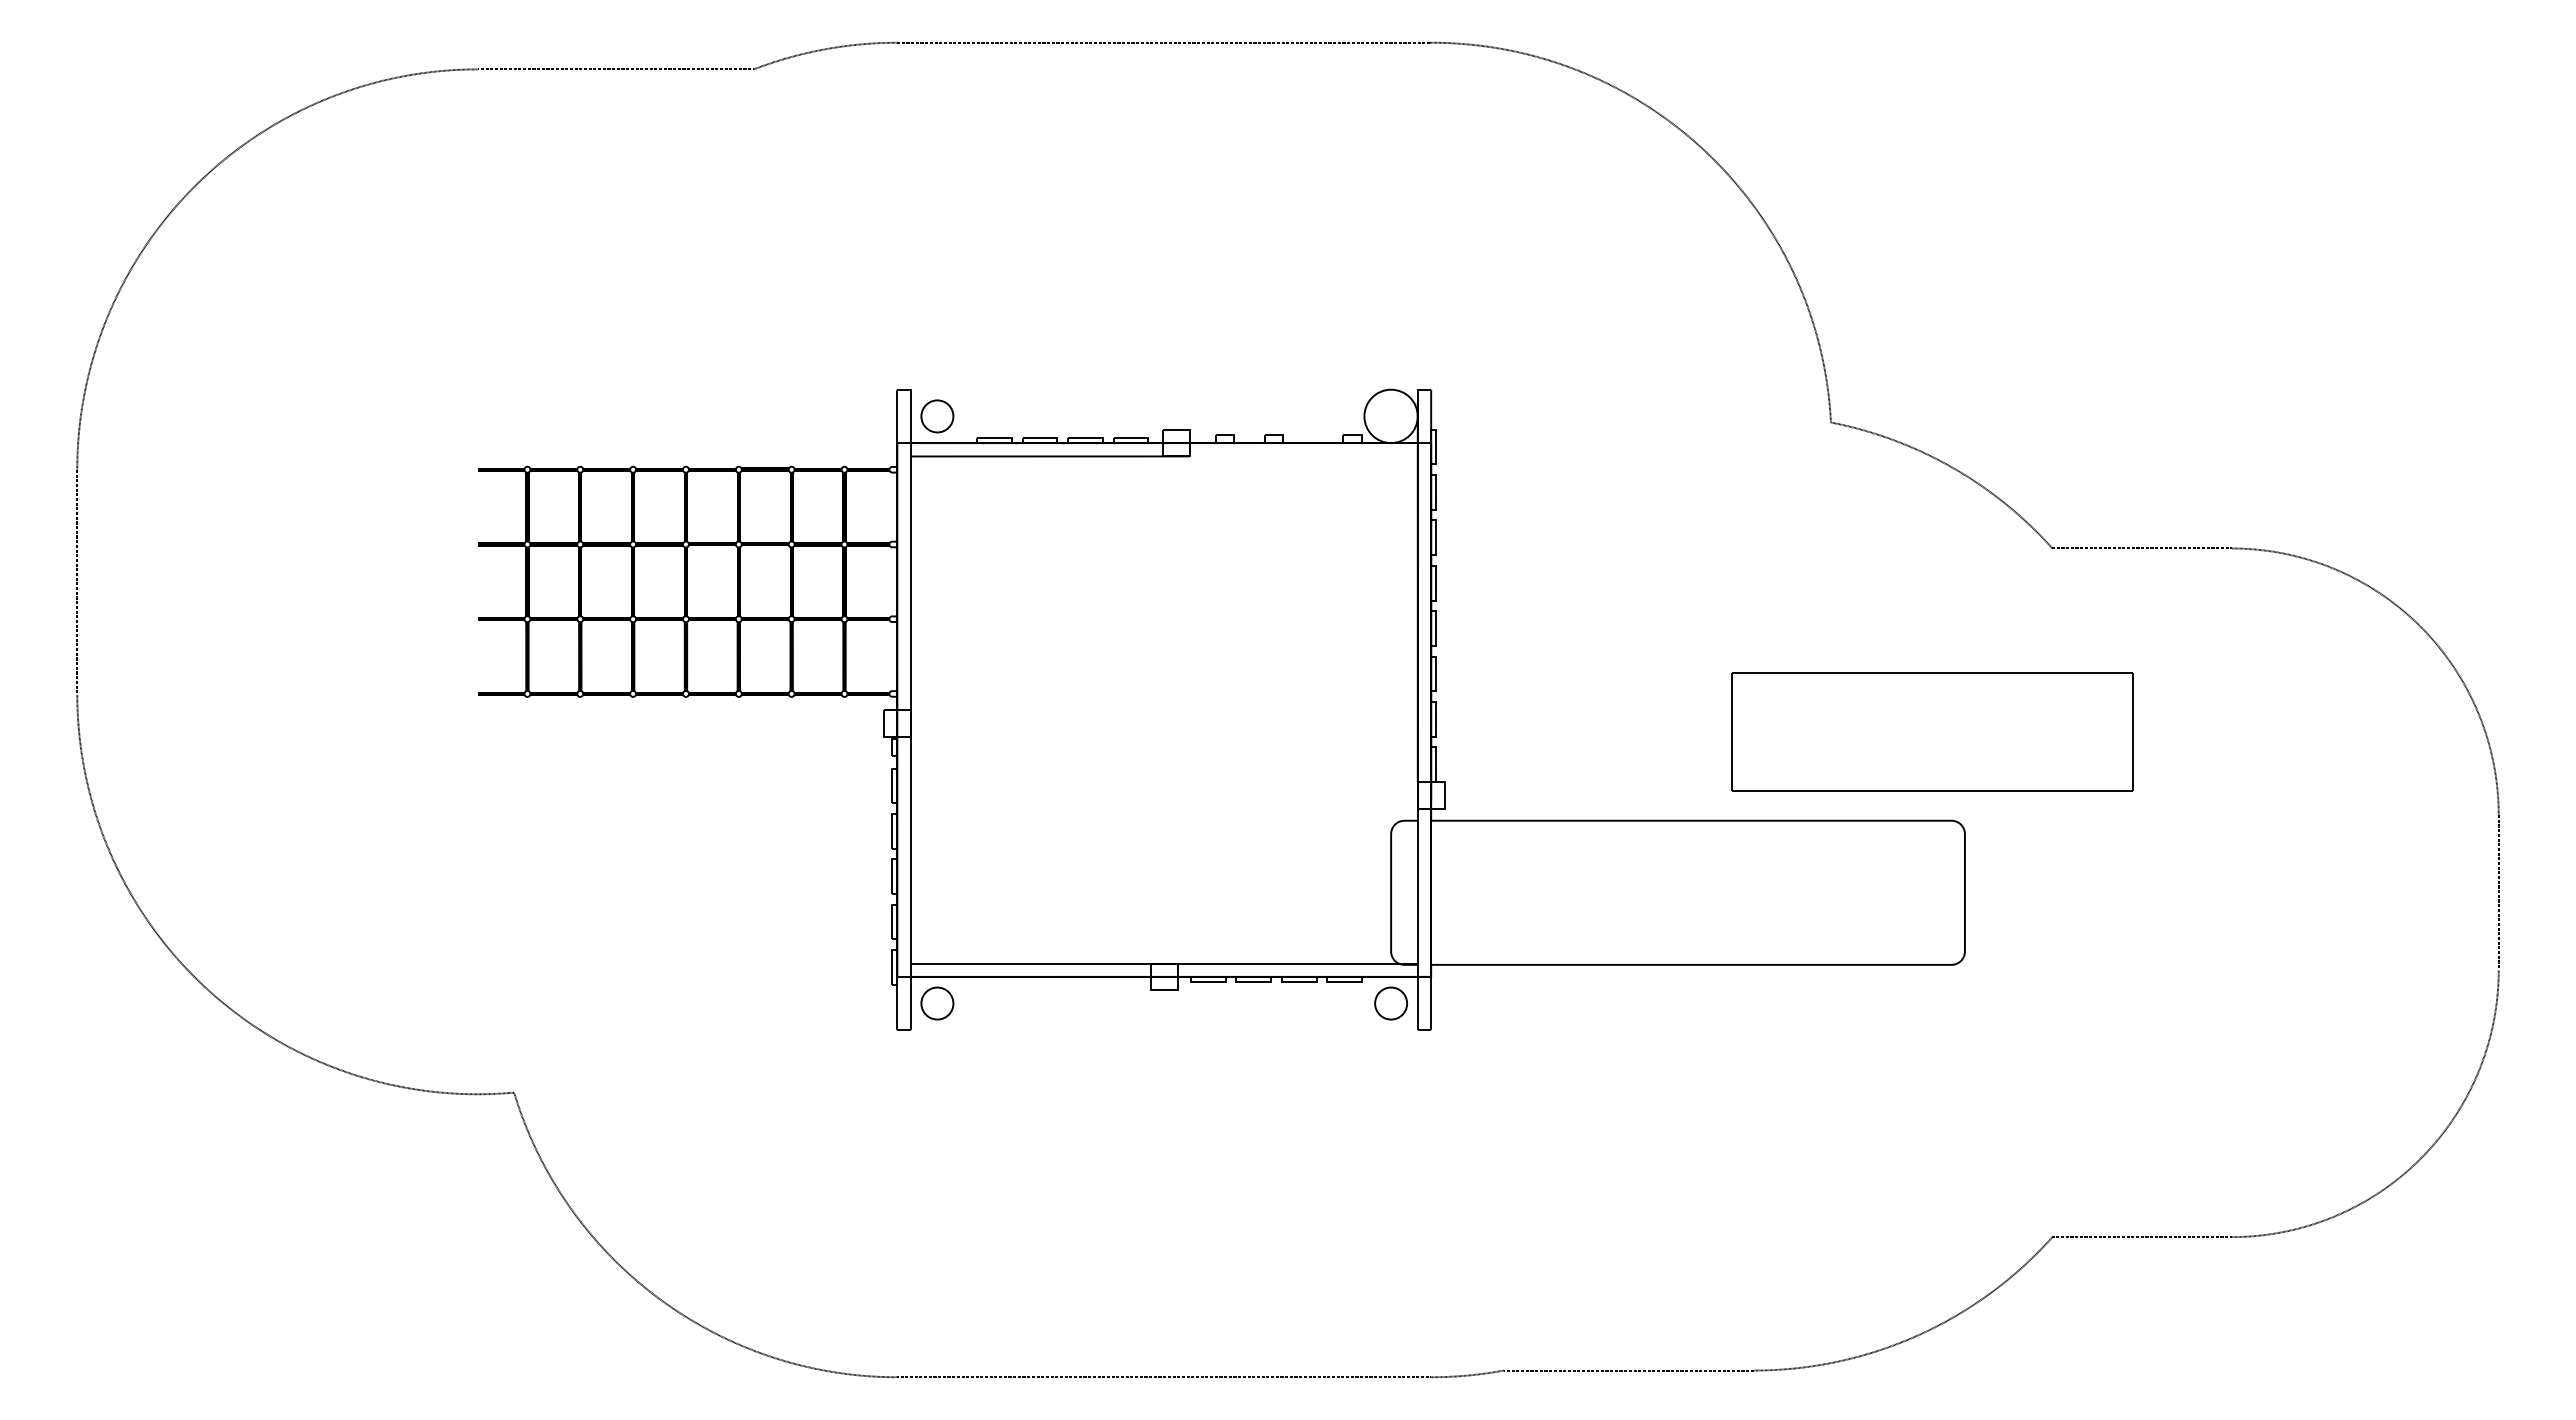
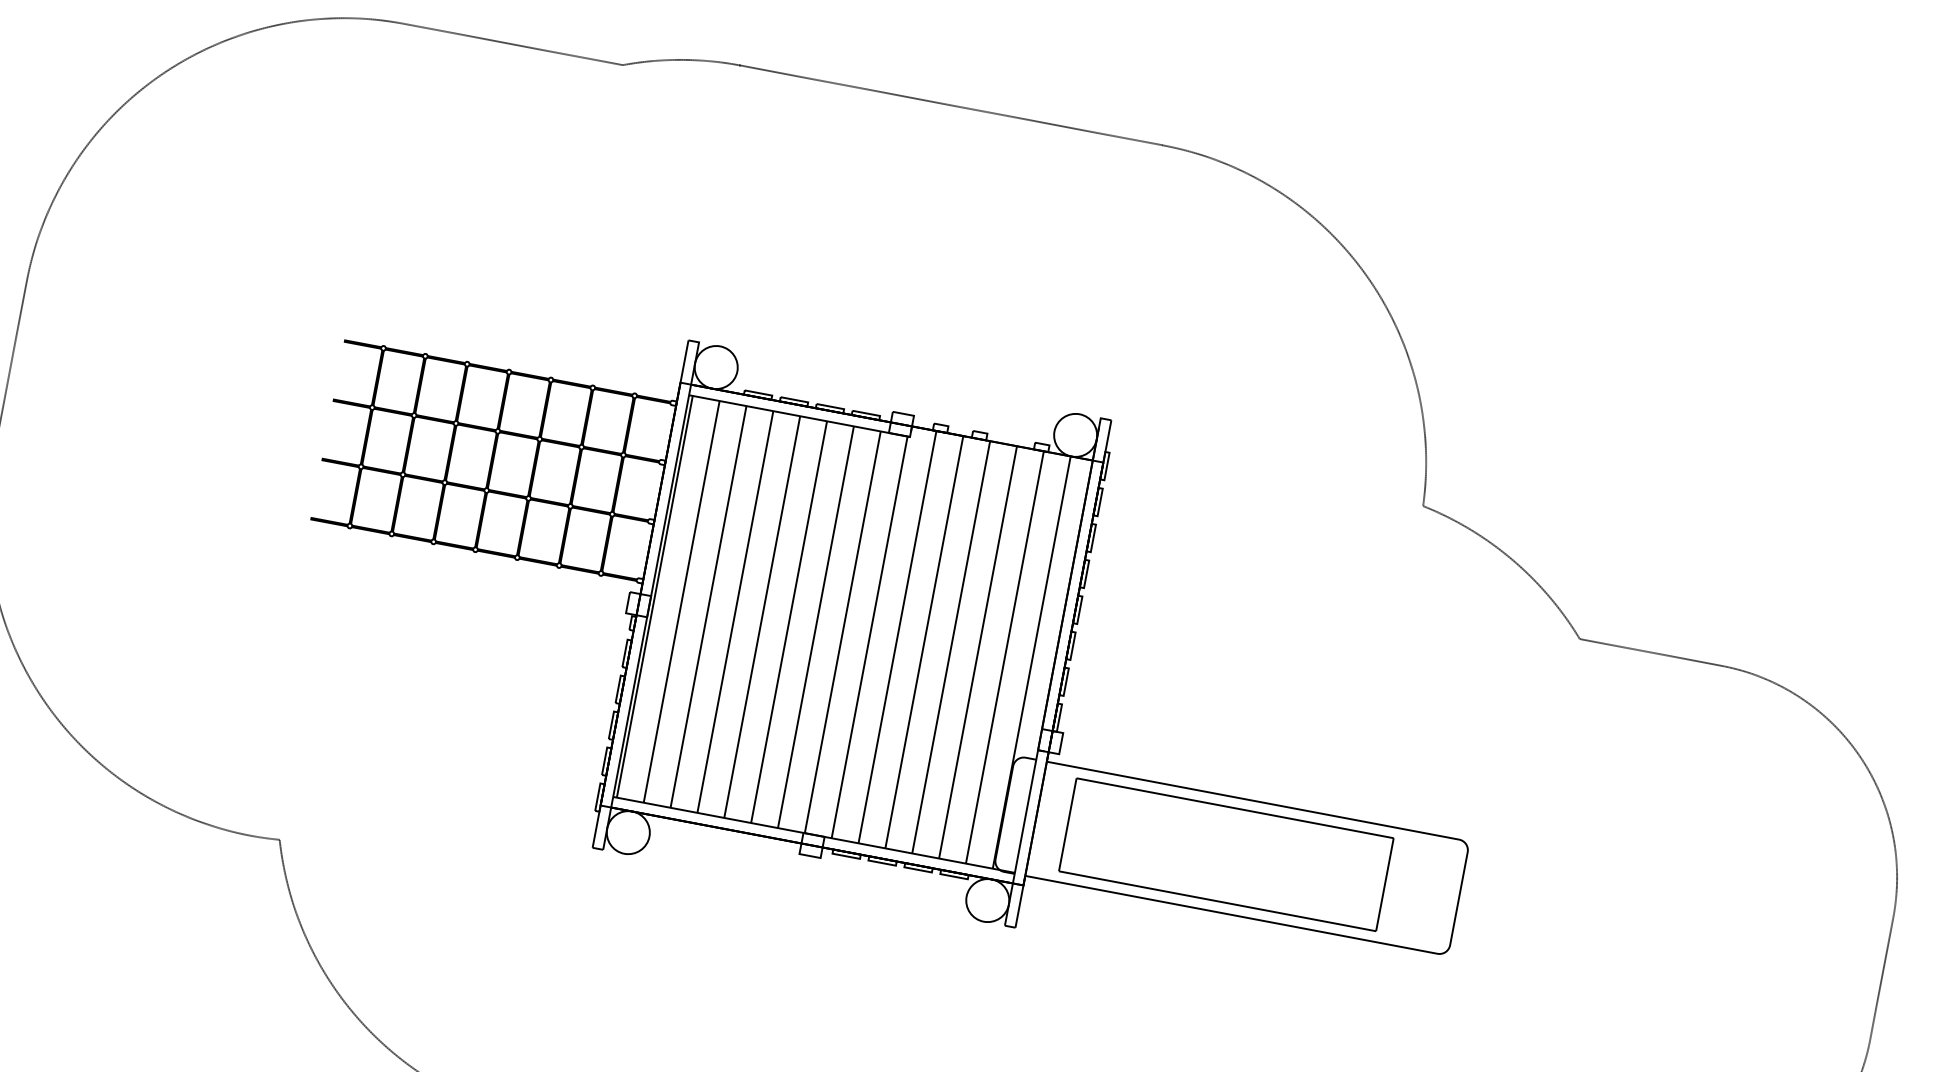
circle: (937, 416) -> (716, 367), size x1.67
hatch: (1152, 703) -> (843, 627), added
part: (1932, 731) -> (1226, 854), moved
circle: (937, 1003) -> (628, 832), size x1.67
circle: (1390, 1003) -> (987, 900), size x1.67

